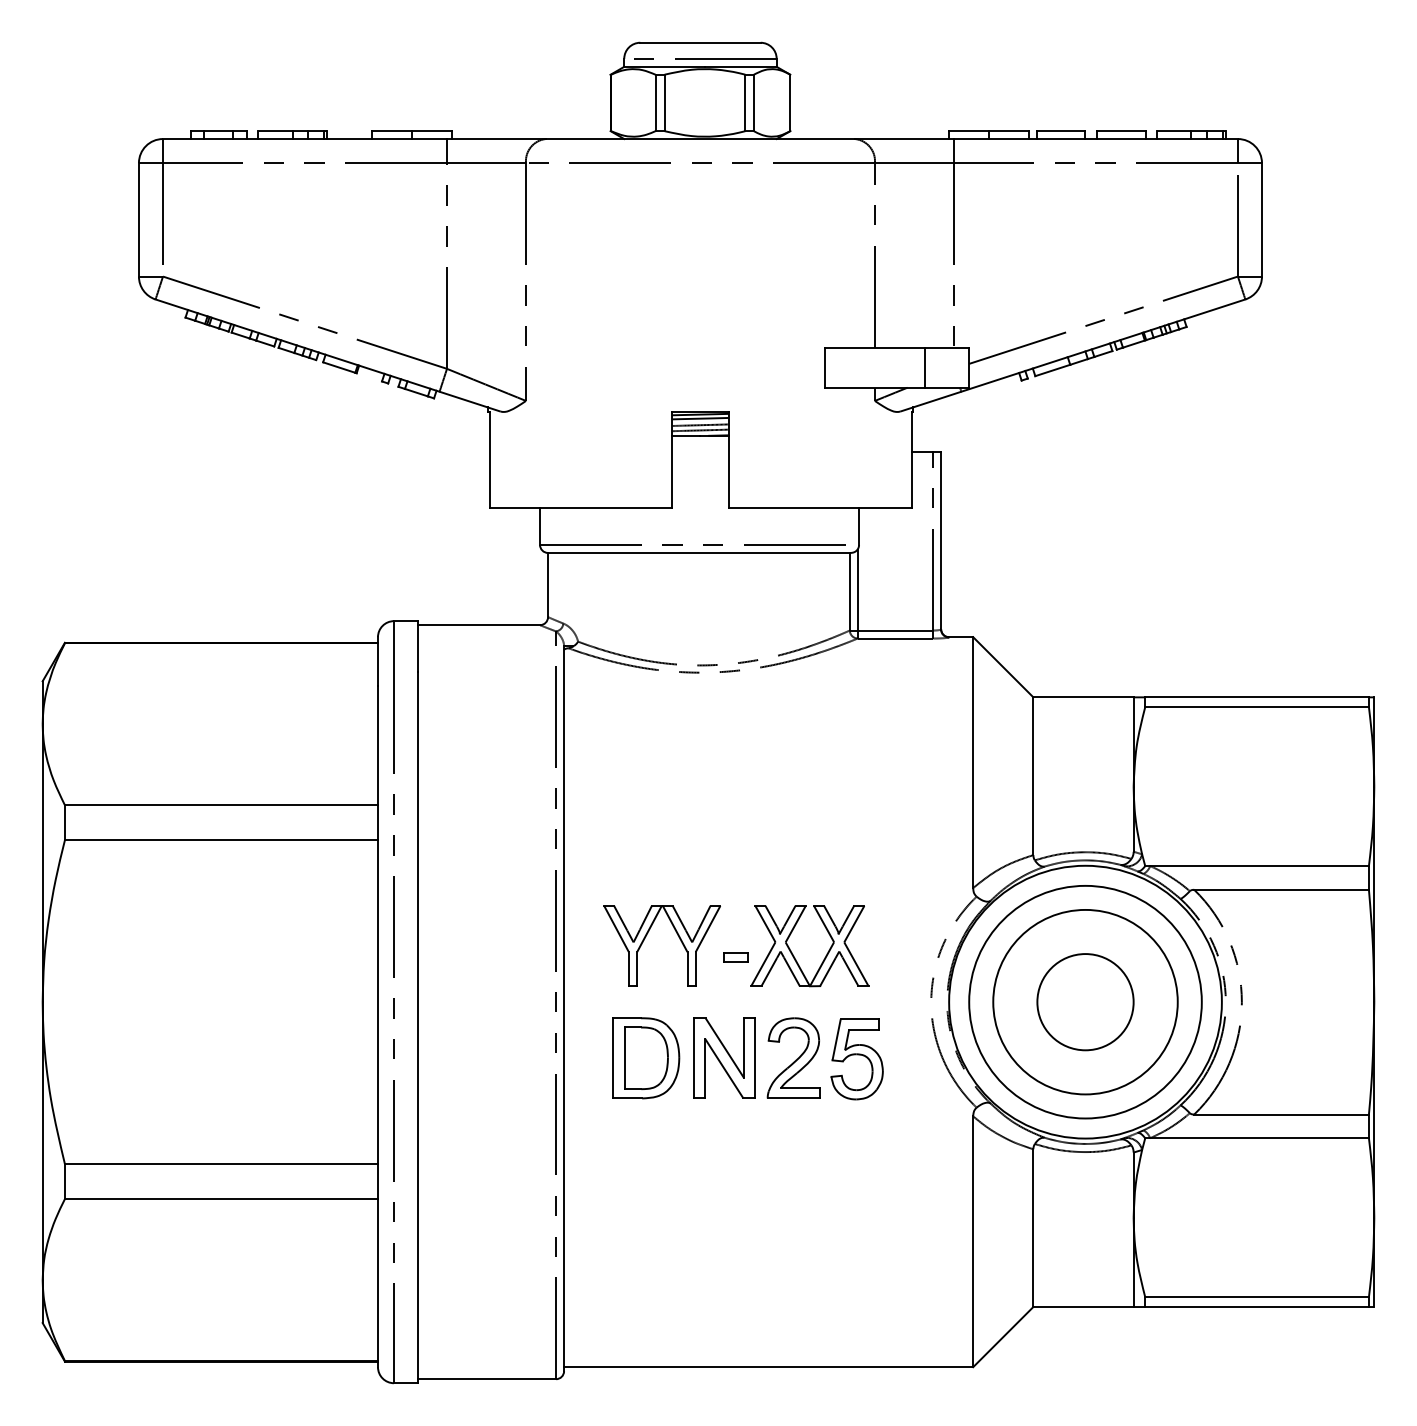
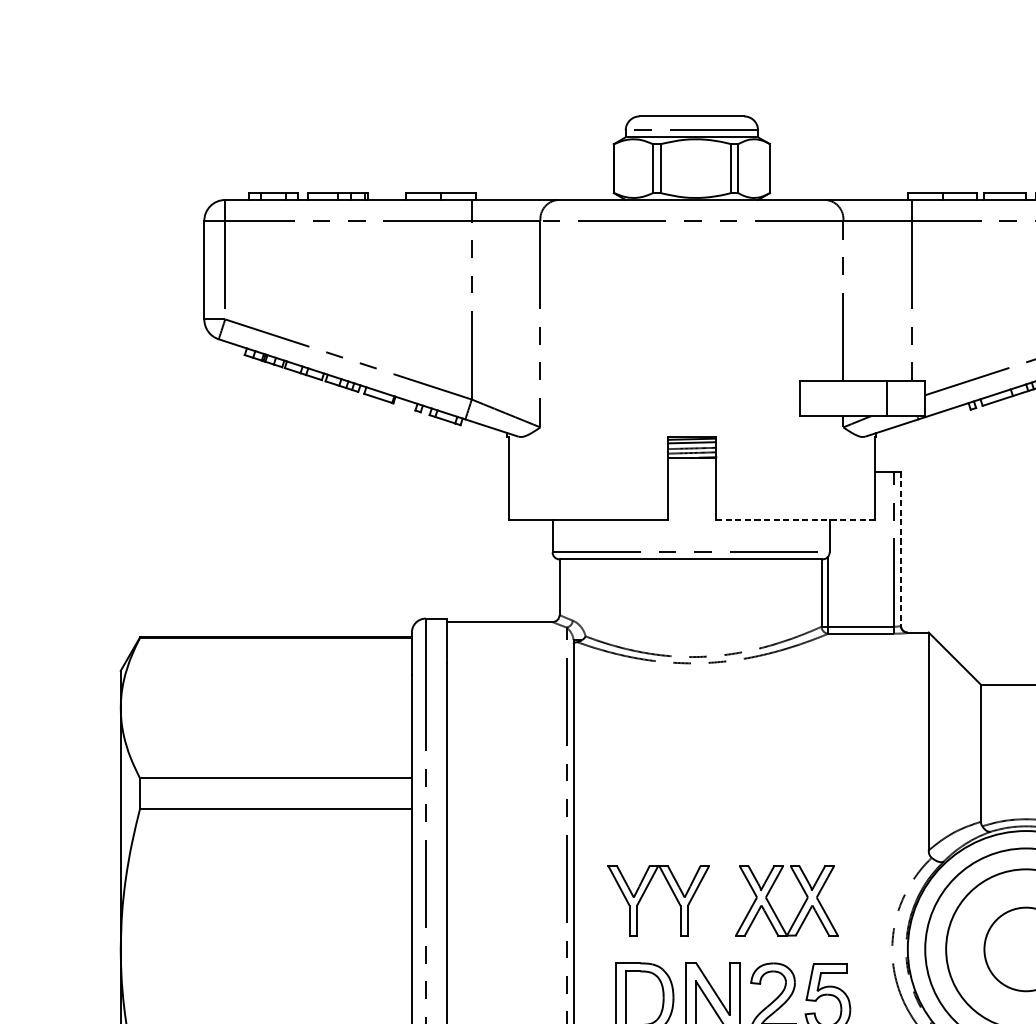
line: (819, 508) -> (795, 520), solid -> dashed
line: (941, 540) -> (901, 548), solid -> dashed
part: (735, 957) -> (722, 910), removed

